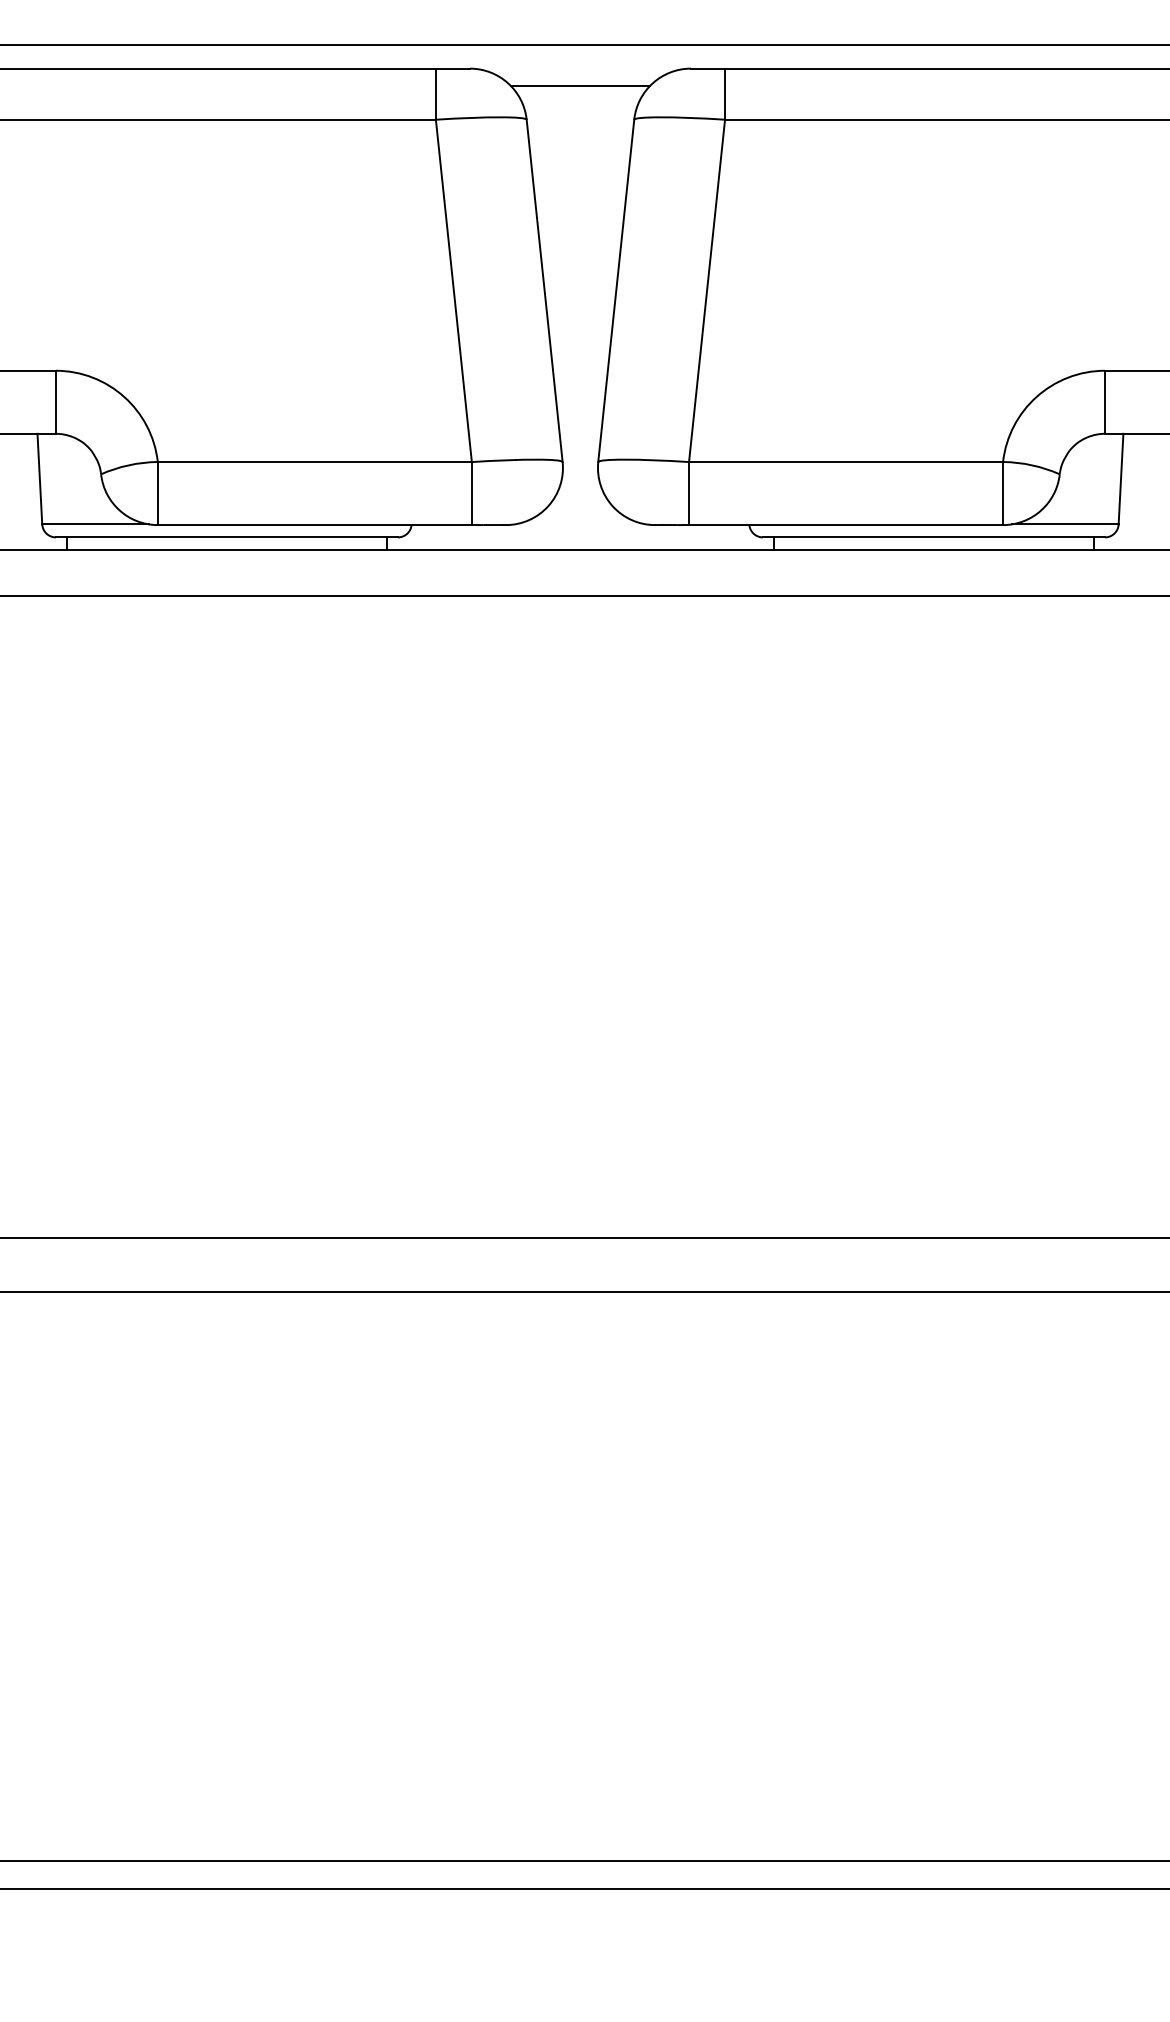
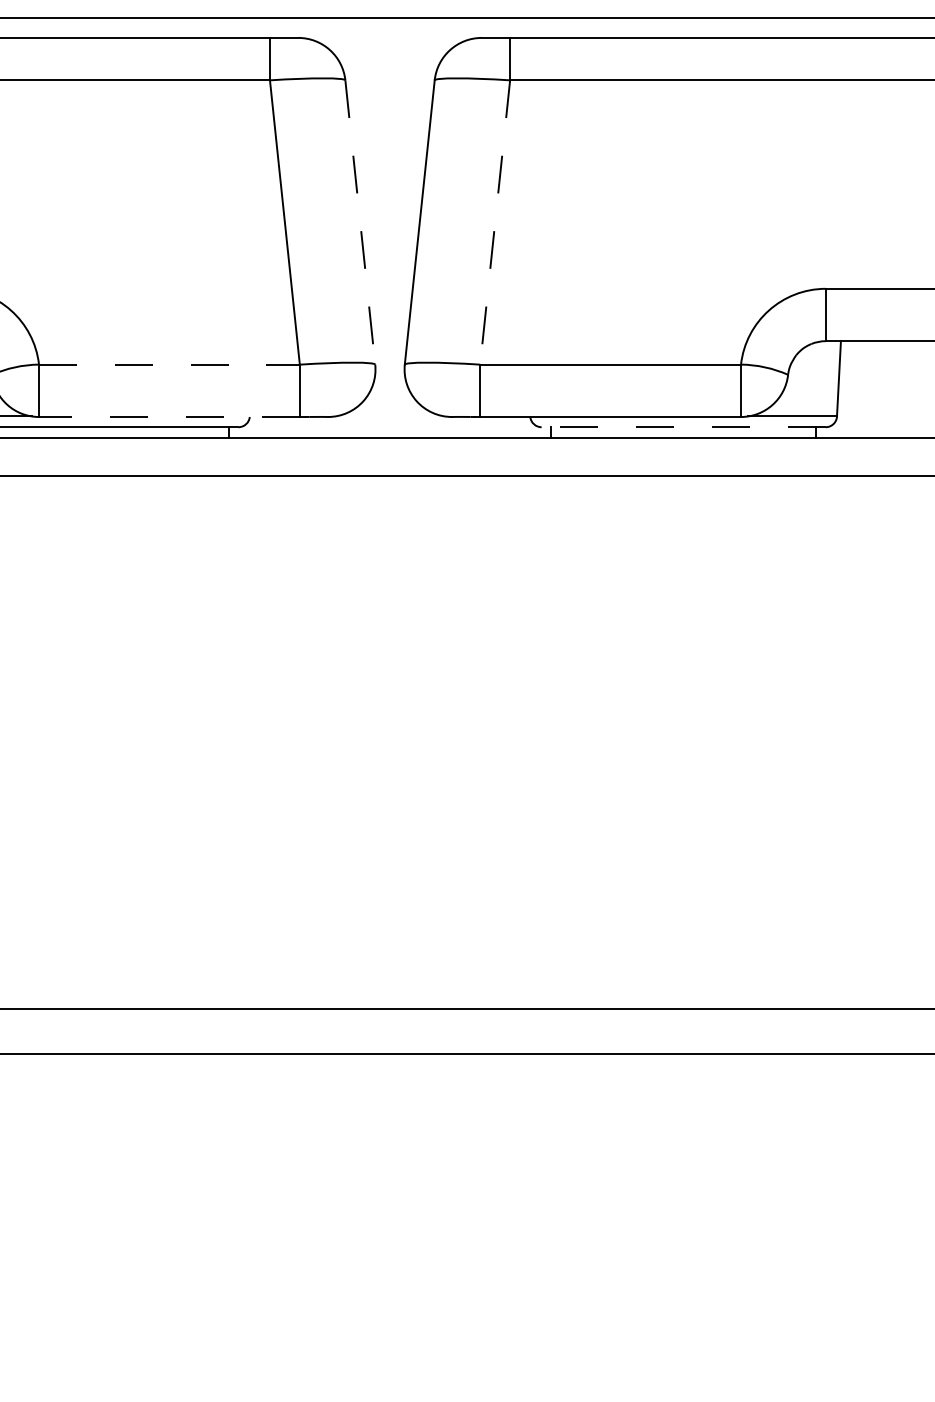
line: (580, 85) -> (390, 51), removed
line: (544, 291) -> (360, 223), solid -> dashed
line: (706, 291) -> (494, 223), solid -> dashed
line: (315, 462) -> (169, 365), solid -> dashed
line: (314, 525) -> (169, 417), solid -> dashed
line: (933, 537) -> (683, 427), solid -> dashed

